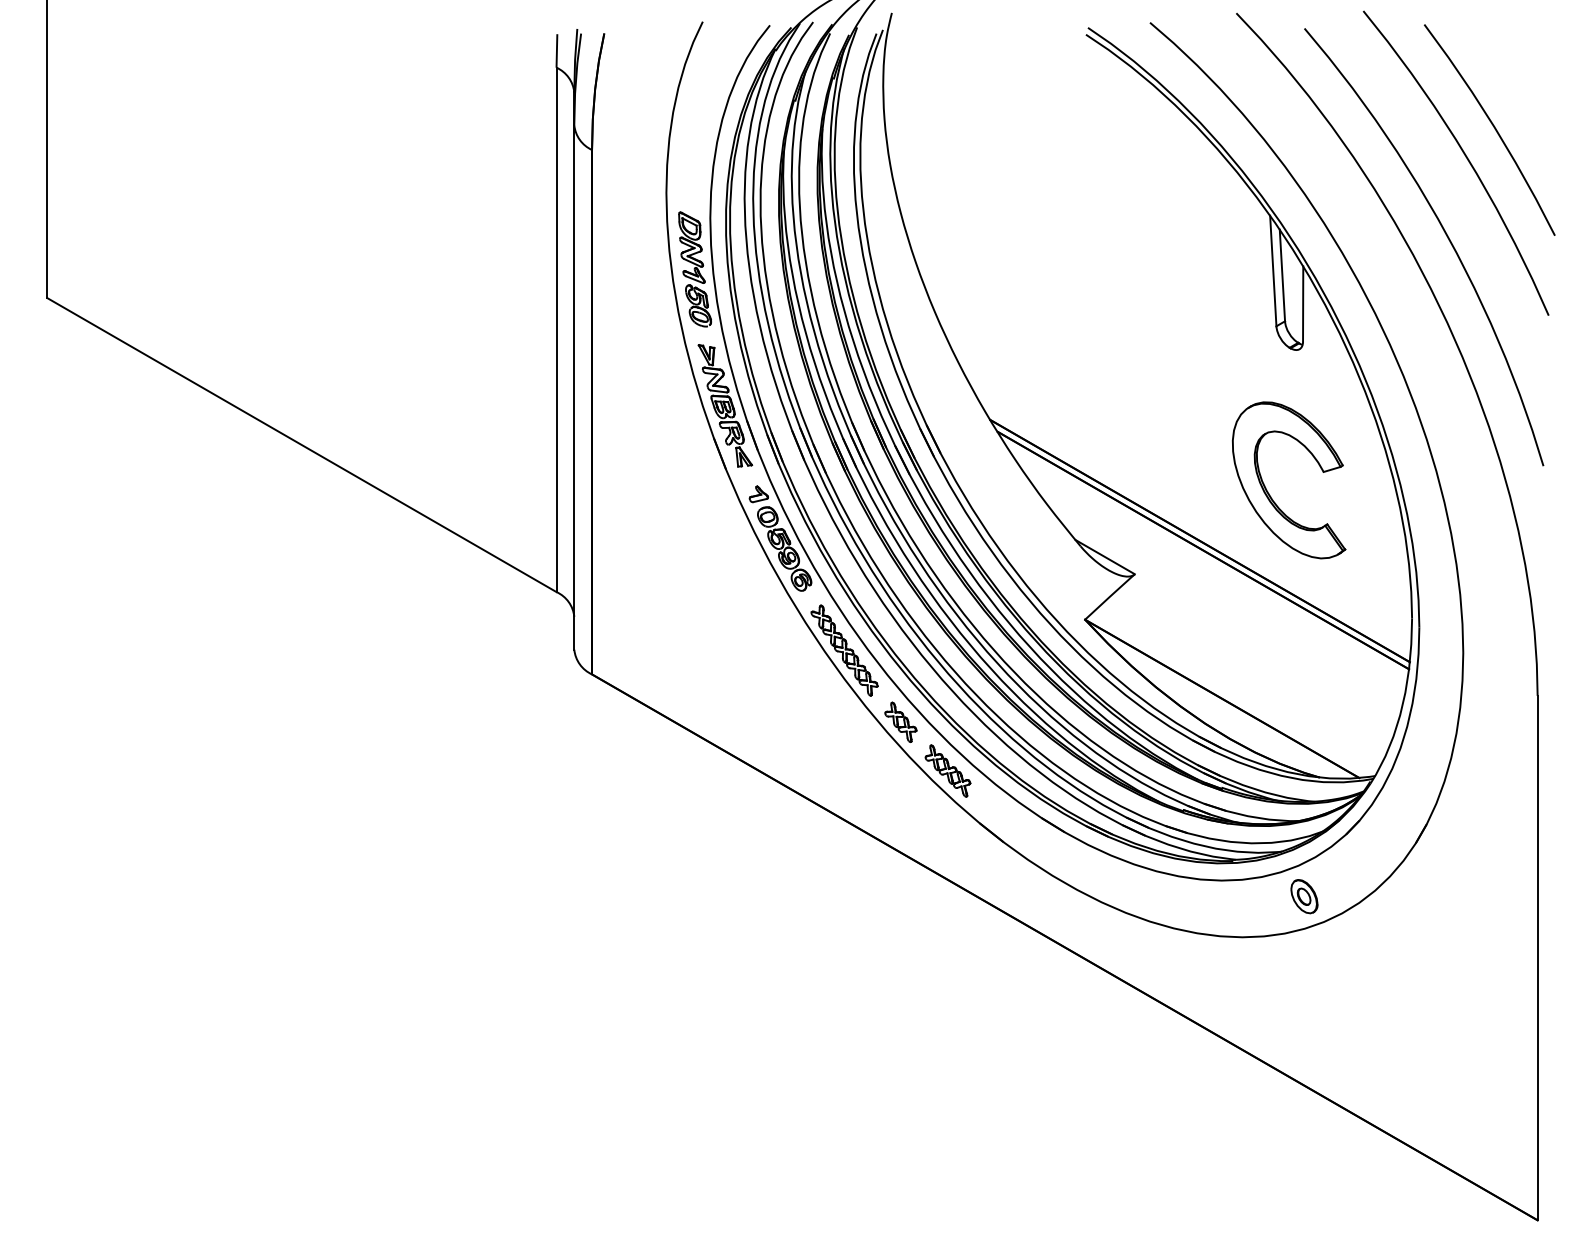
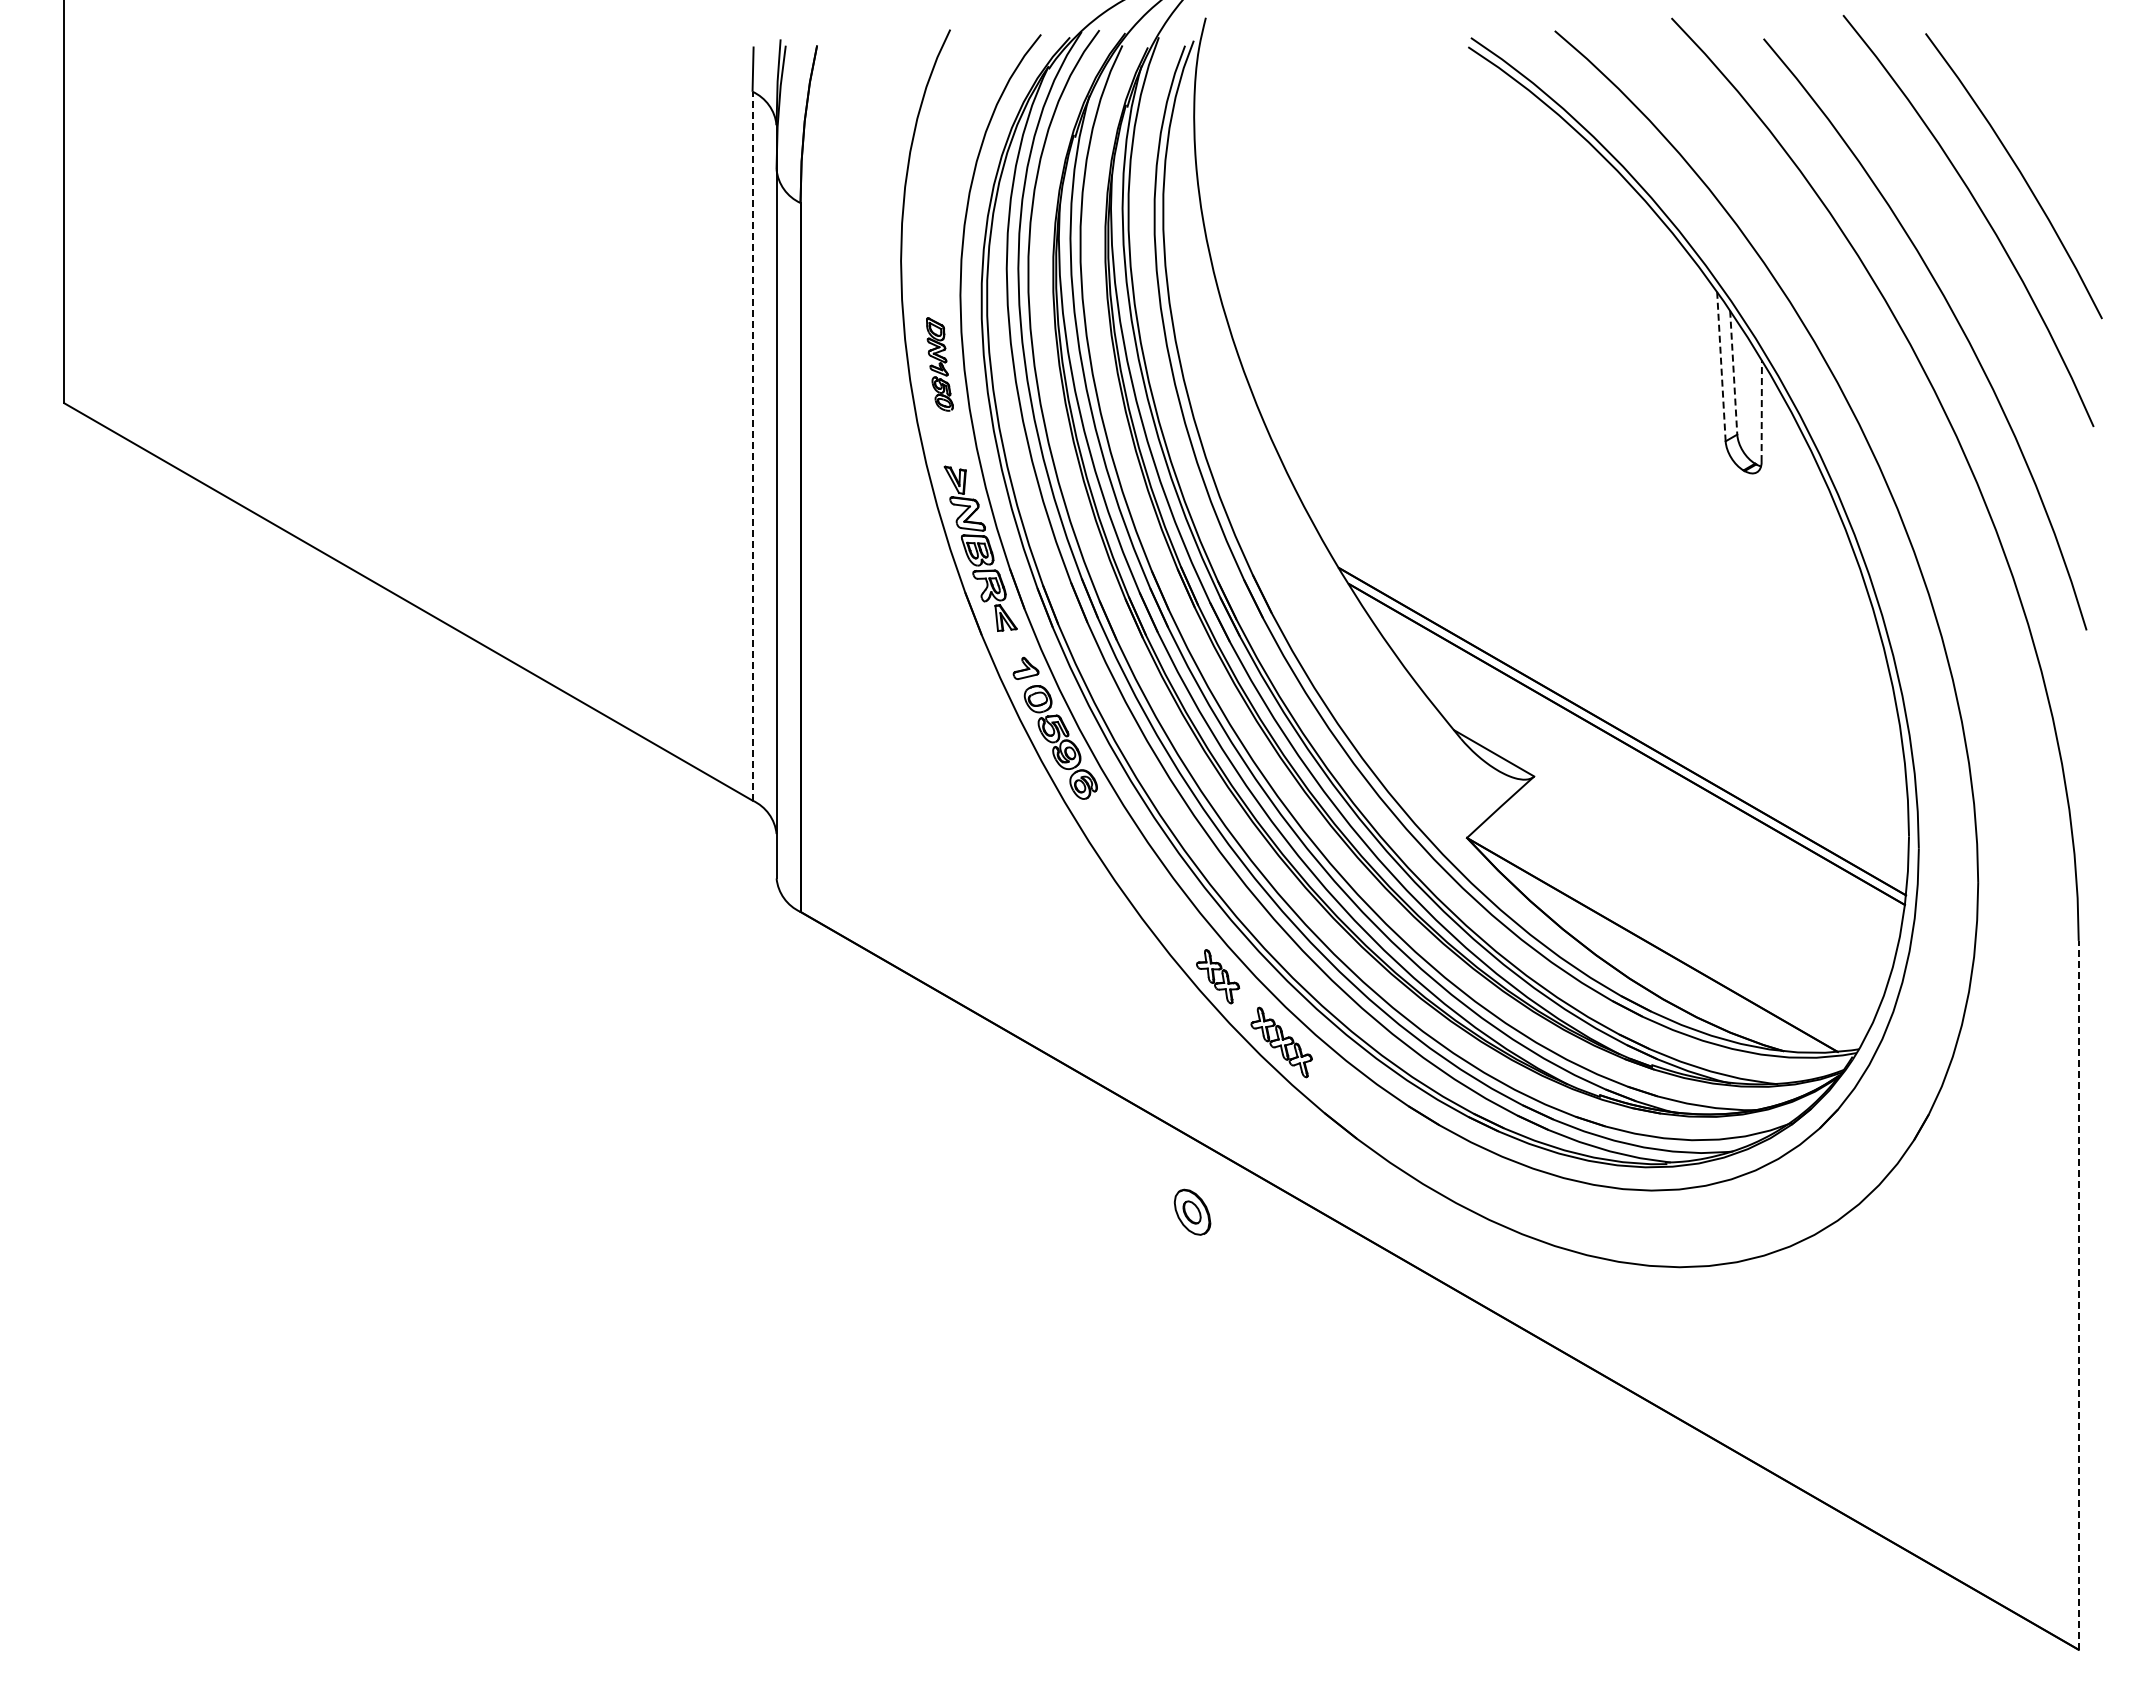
part: (694, 269) -> (939, 364), size x0.6
line: (1273, 270) -> (1721, 366), solid -> dashed
line: (1282, 276) -> (1733, 373), solid -> dashed
line: (1302, 304) -> (1761, 411), solid -> dashed
line: (556, 329) -> (752, 445), solid -> dashed
part: (1268, 492) -> (1715, 666), removed
part: (844, 650) -> (1141, 879), removed
part: (1304, 896) -> (1192, 1211), moved
line: (1537, 957) -> (2078, 1294), solid -> dashed

